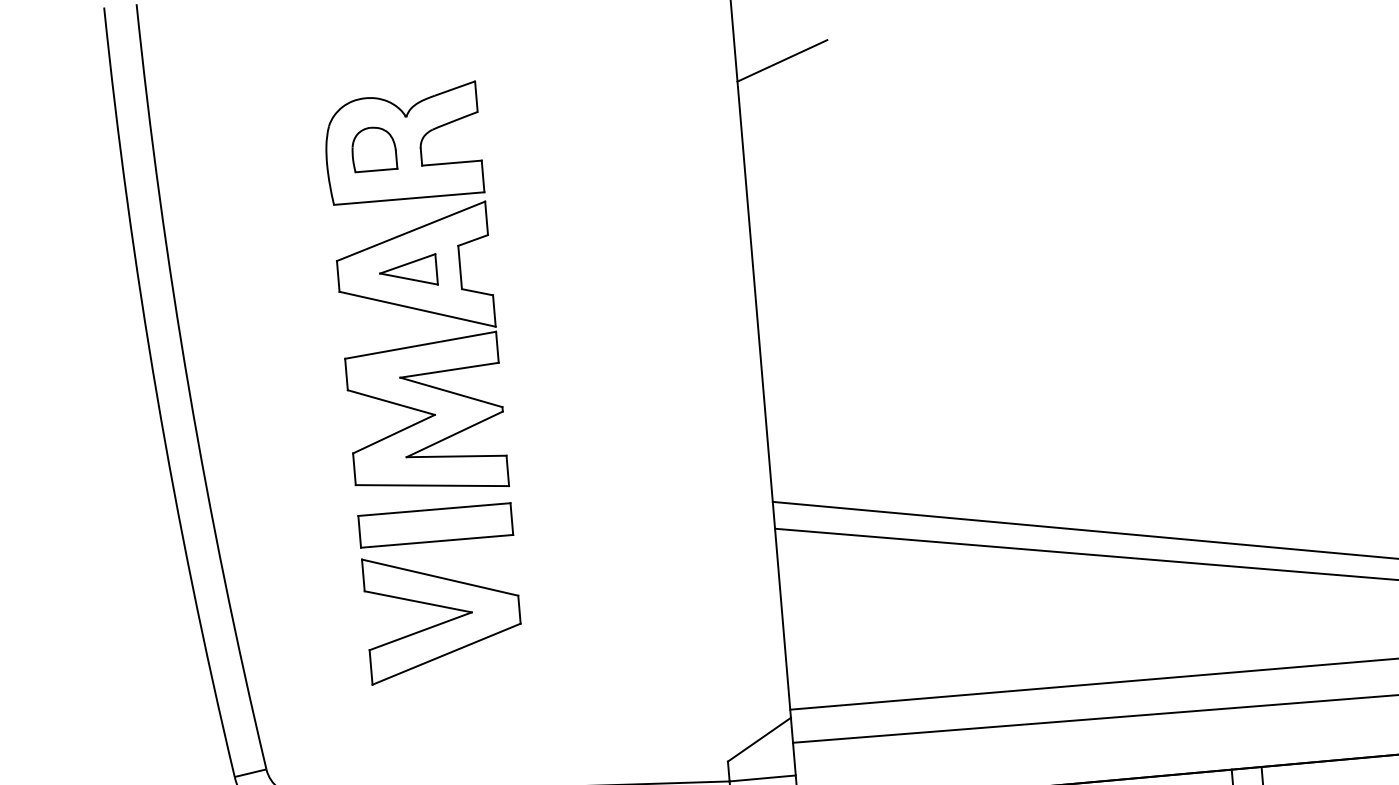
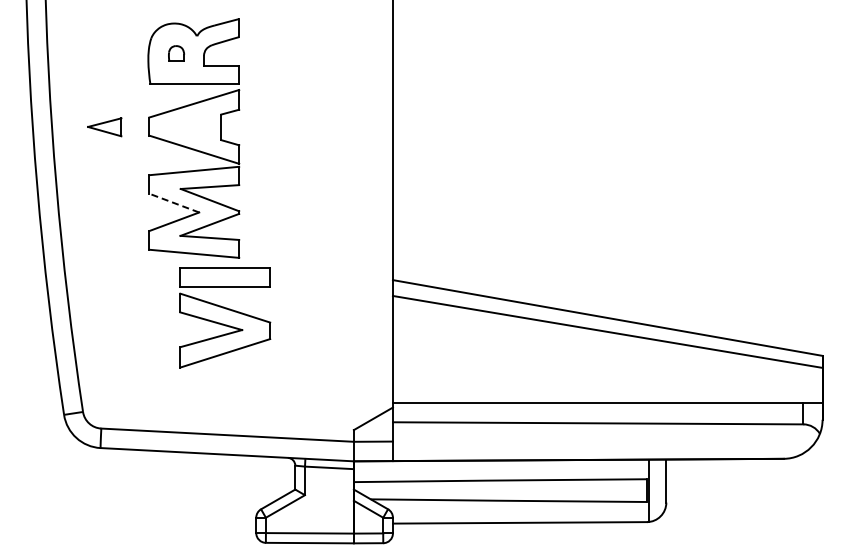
line: (781, 61) -> (419, 22), removed
part: (373, 148) -> (176, 53), size x0.6
part: (408, 272) -> (104, 127), moved
line: (391, 403) -> (174, 203), solid -> dashed
part: (441, 593) -> (225, 317), moved

